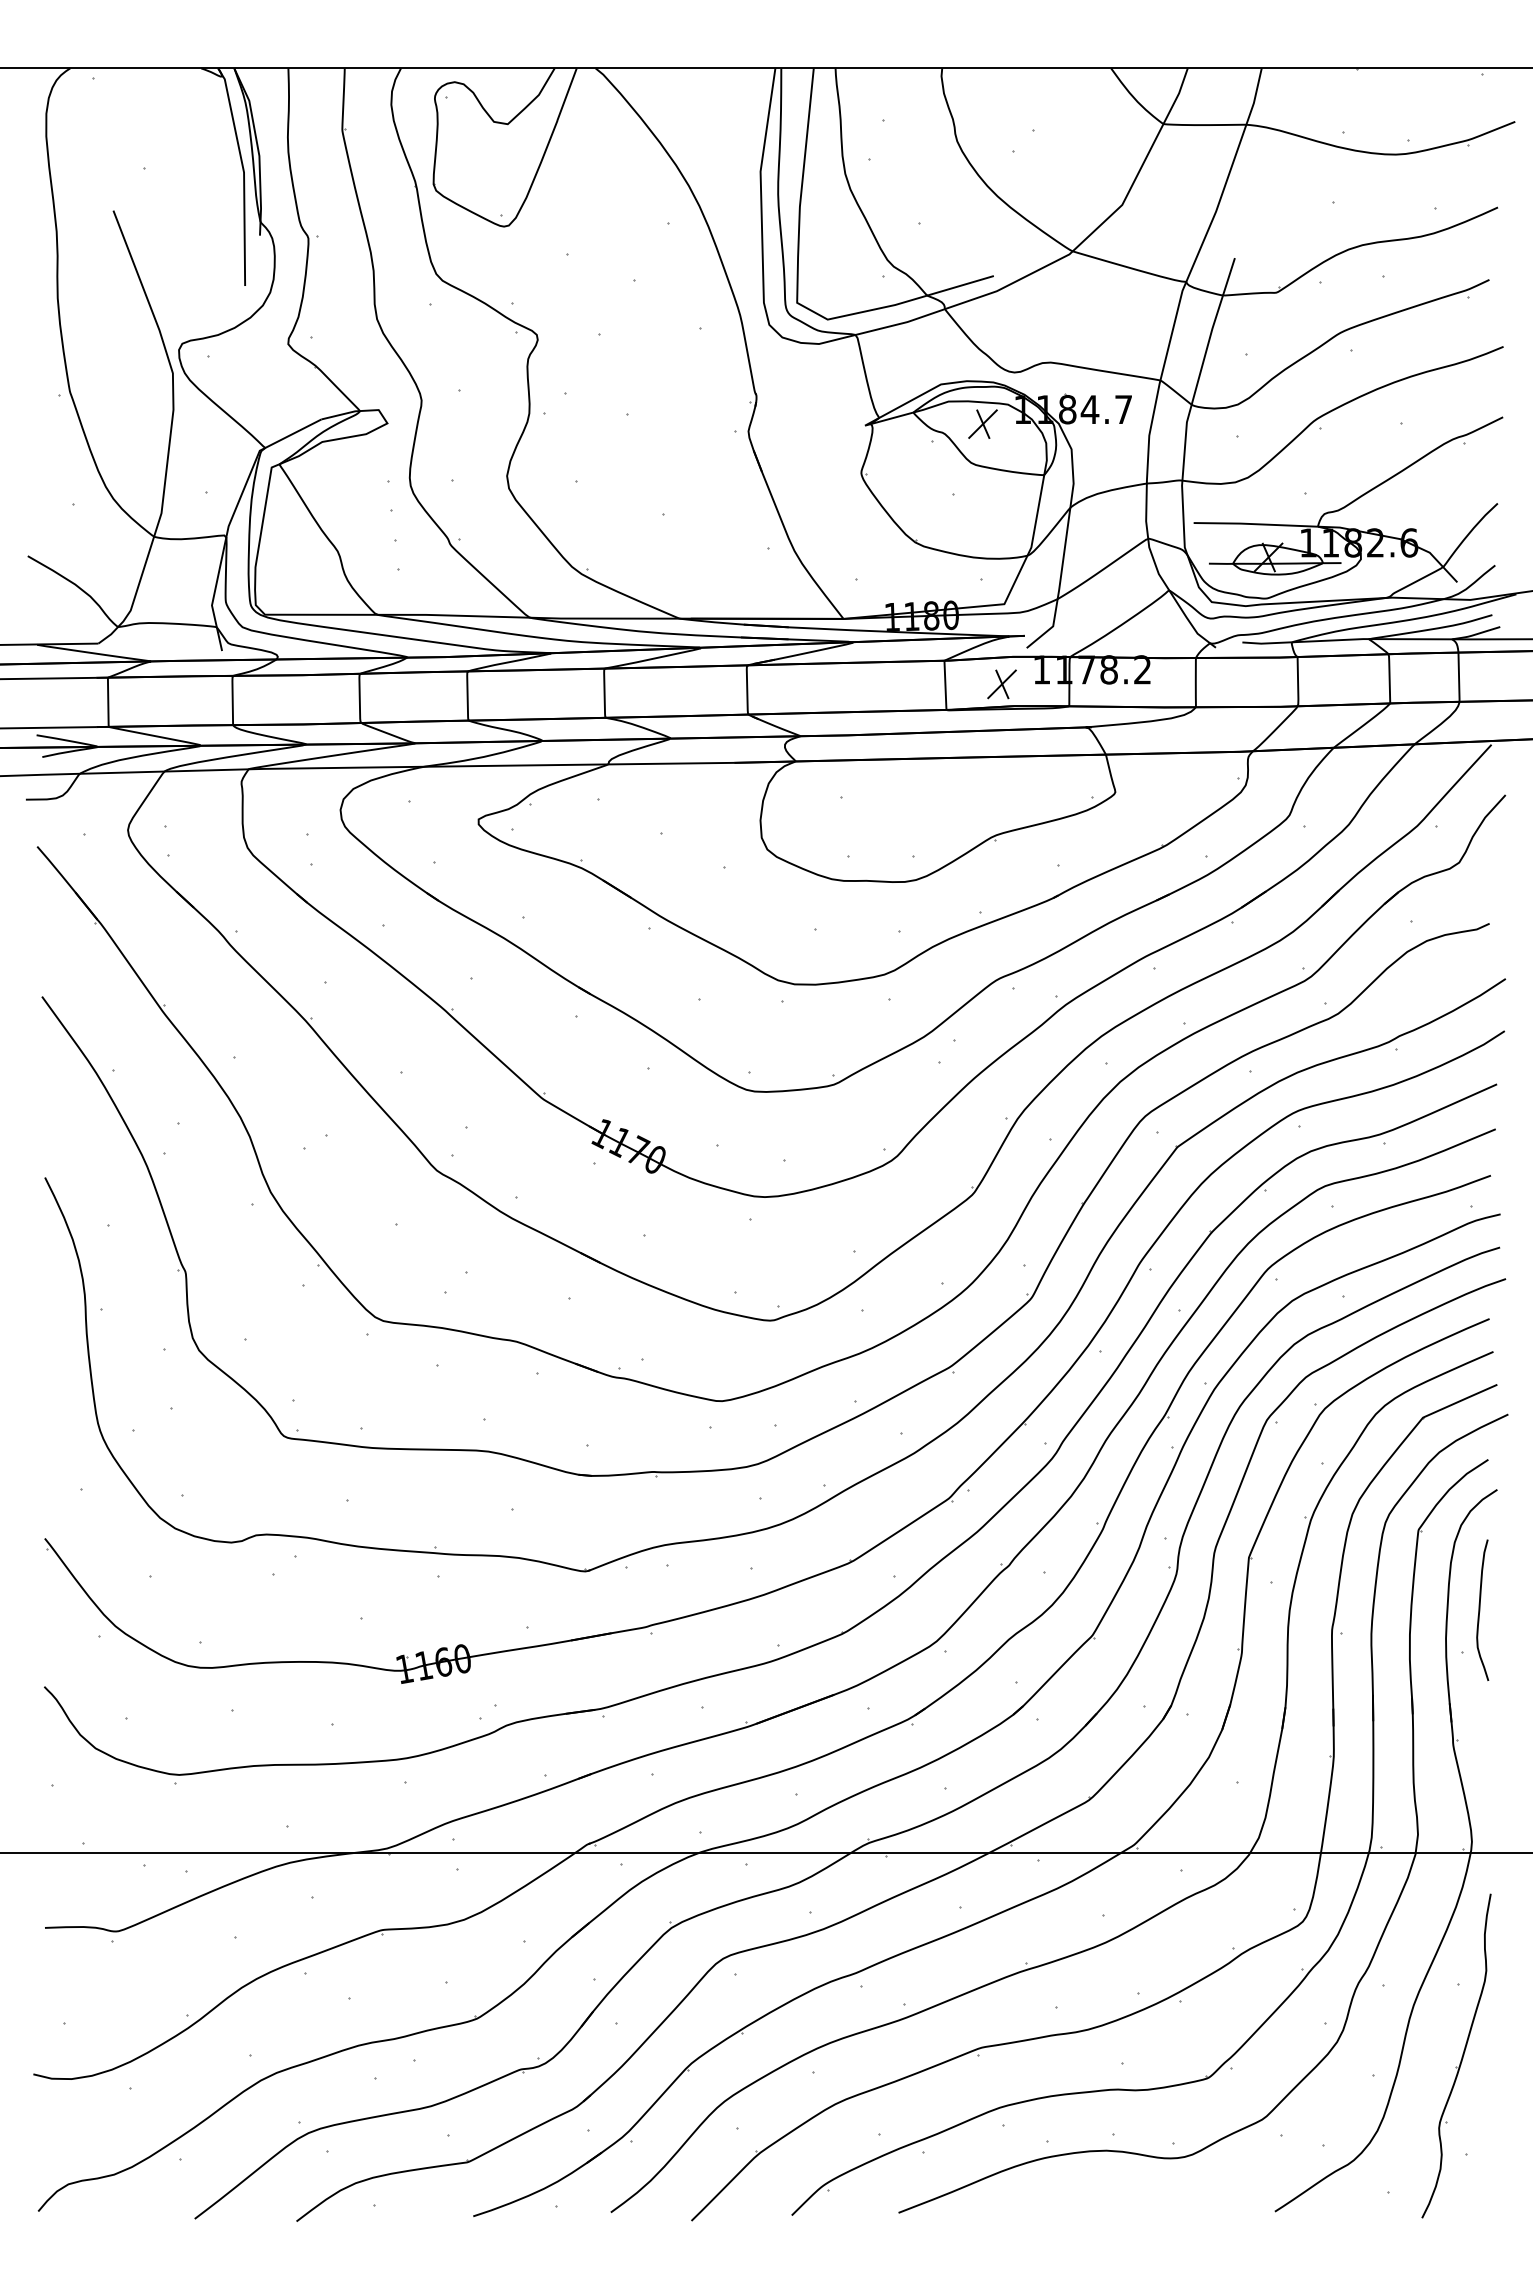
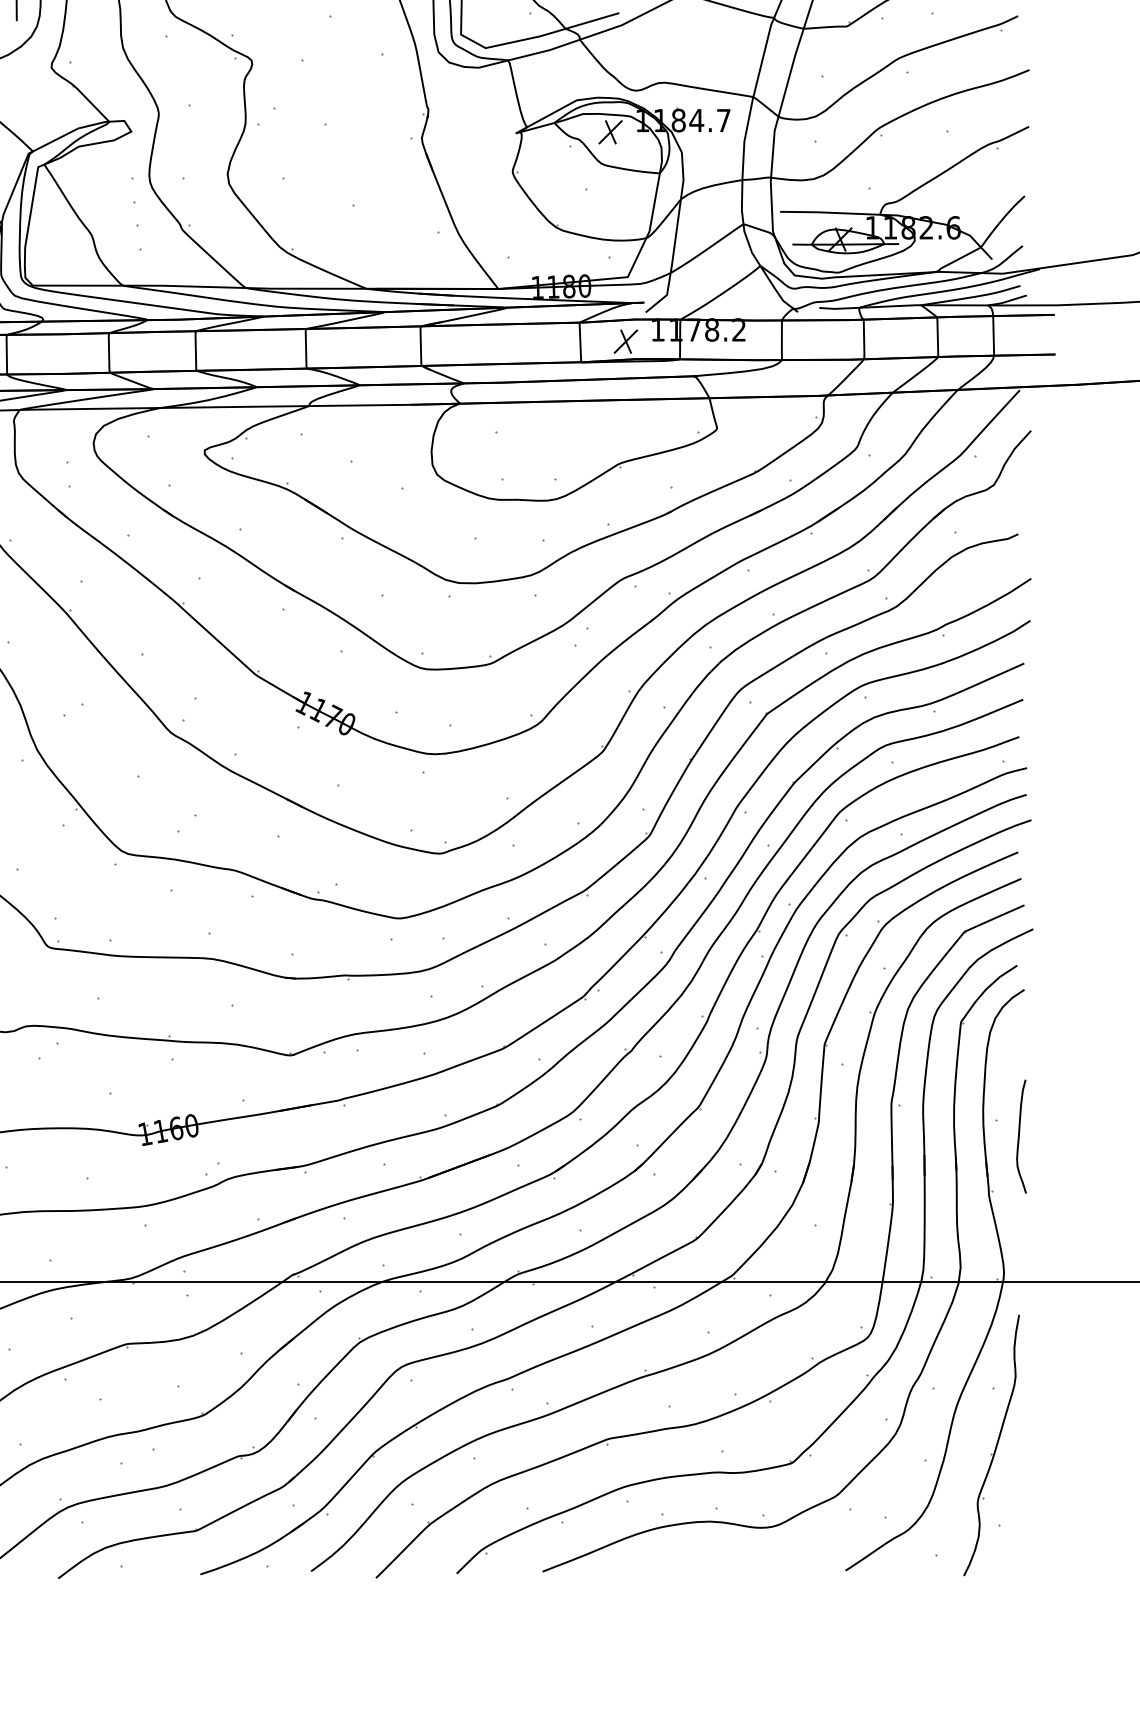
curve: (1480, 1609) -> (1019, 1136), moved

